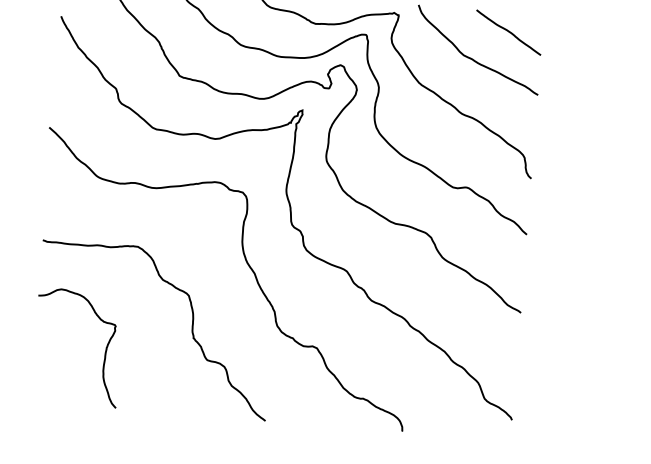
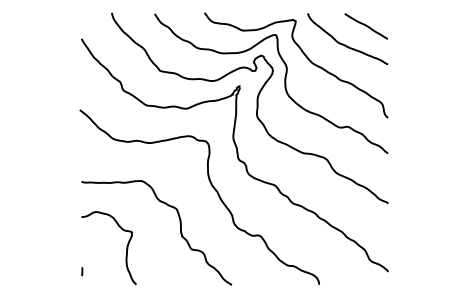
curve: (33, 380) -> (82, 271), added

